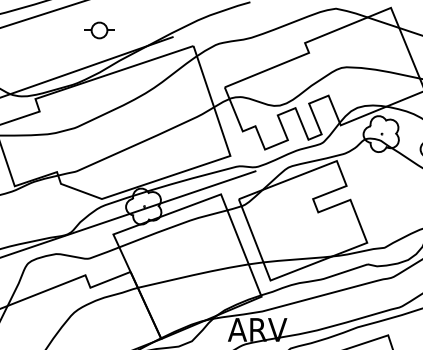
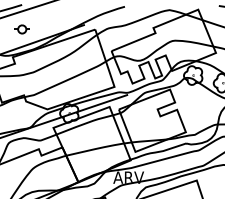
part: (98, 30) -> (21, 29), moved

